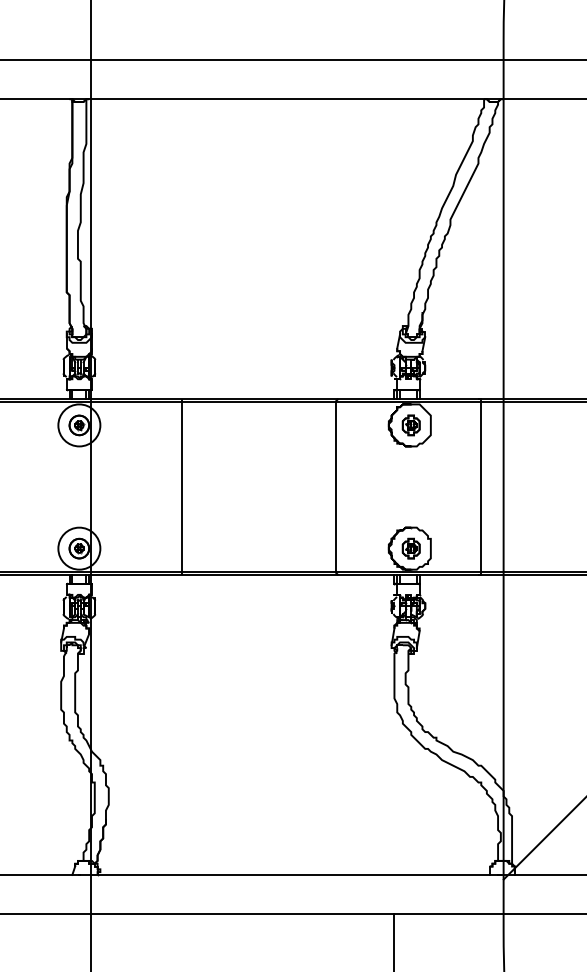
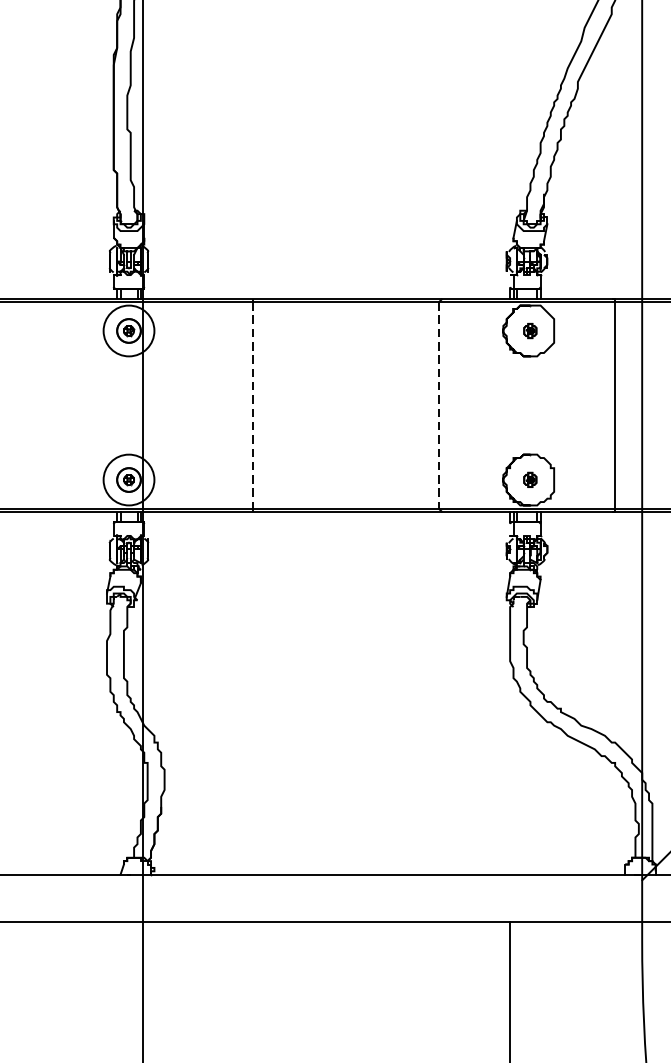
part: (410, 425) -> (529, 331), size x0.6
line: (181, 487) -> (252, 406), solid -> dashed
line: (335, 487) -> (438, 406), solid -> dashed
part: (410, 548) -> (529, 479), size x0.6

